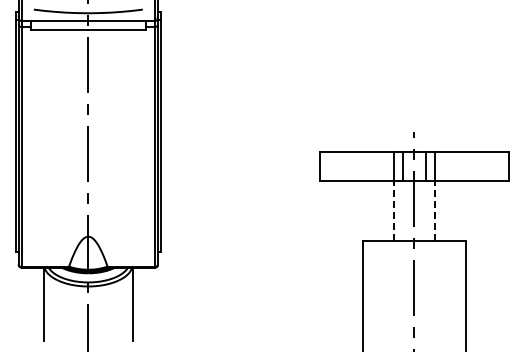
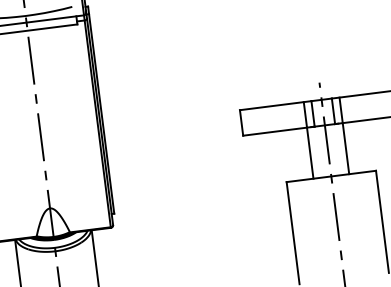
line: (393, 211) -> (310, 153), dashed -> solid
line: (435, 211) -> (346, 148), dashed -> solid

